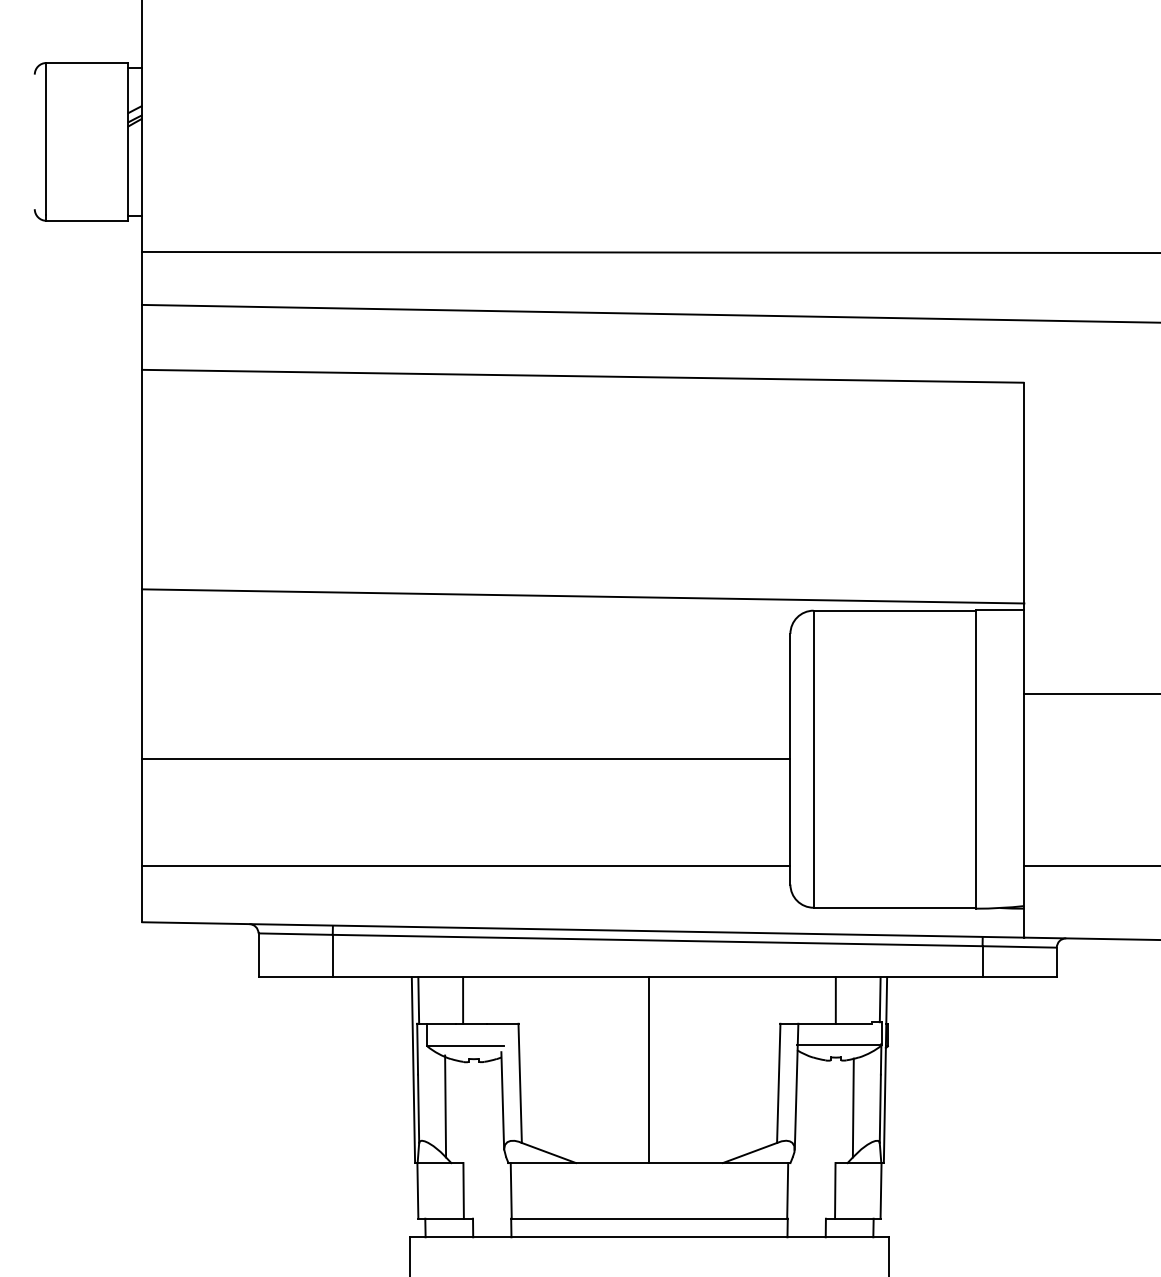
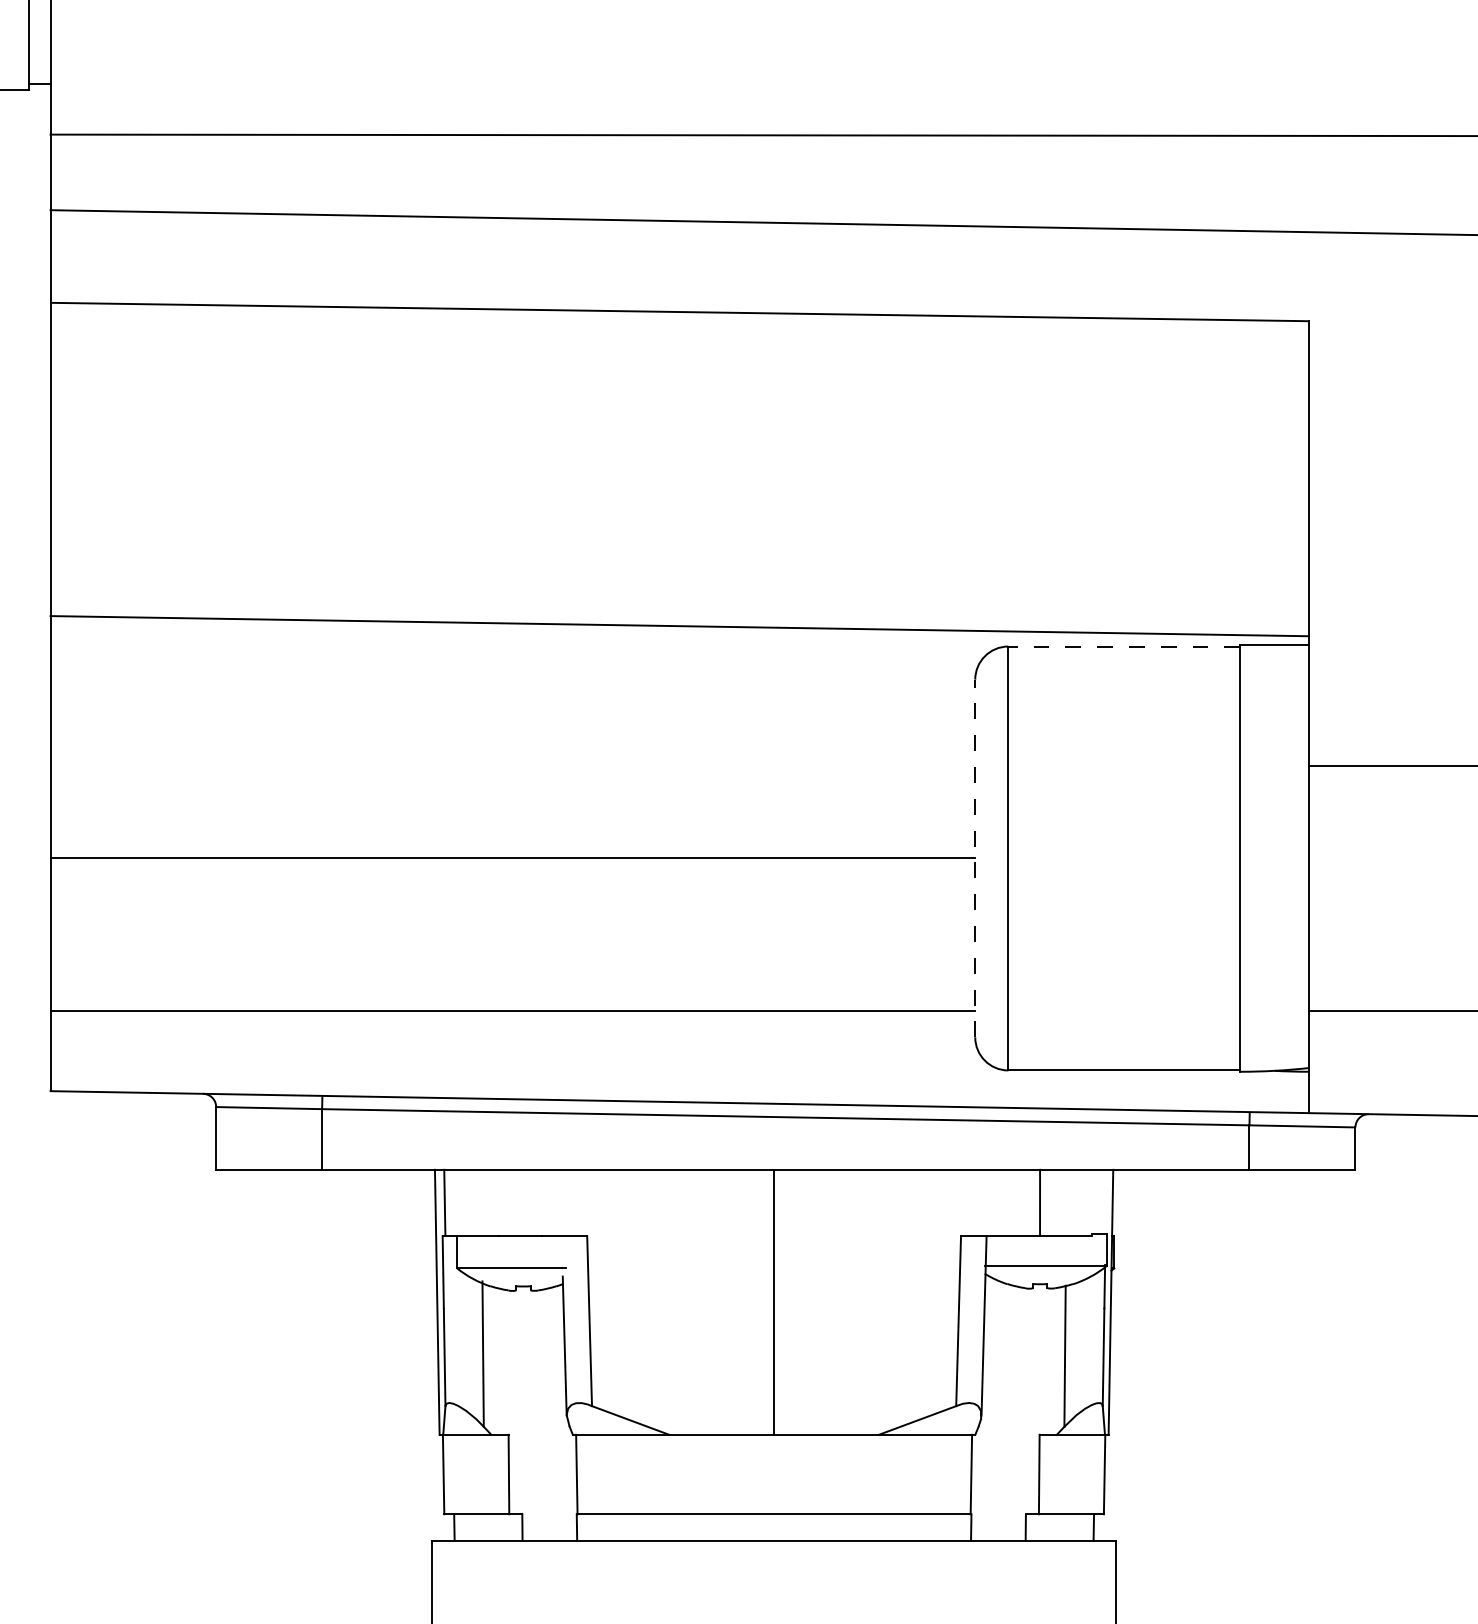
line: (894, 610) -> (1123, 646), solid -> dashed
line: (790, 758) -> (975, 857), solid -> dashed
line: (879, 999) -> (1102, 1201), removed
line: (463, 1000) -> (508, 1202), removed

